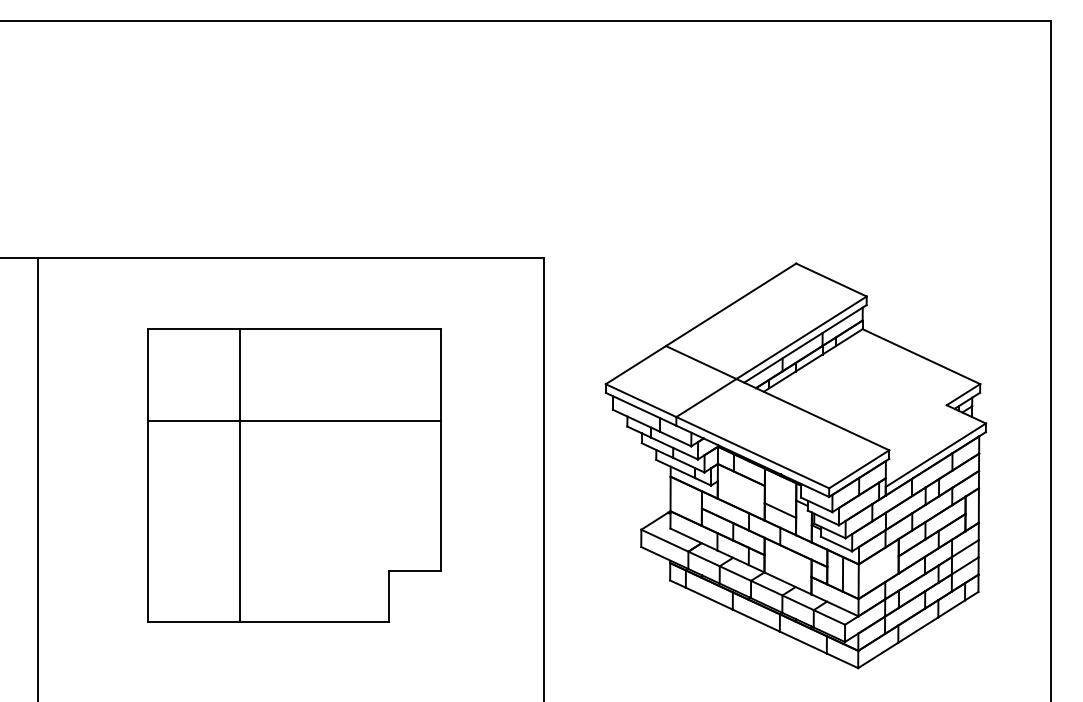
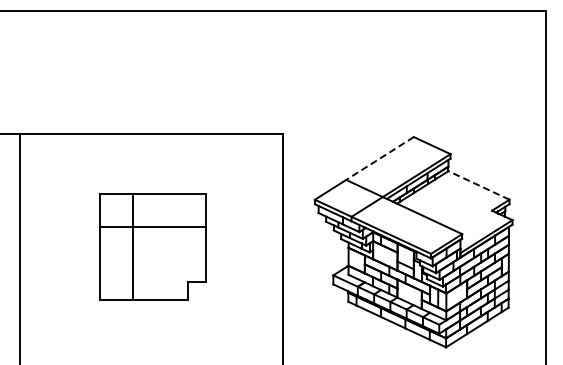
line: (730, 304) -> (379, 158), solid -> dashed
line: (920, 356) -> (478, 185), solid -> dashed
part: (293, 474) -> (152, 246), size x0.7

